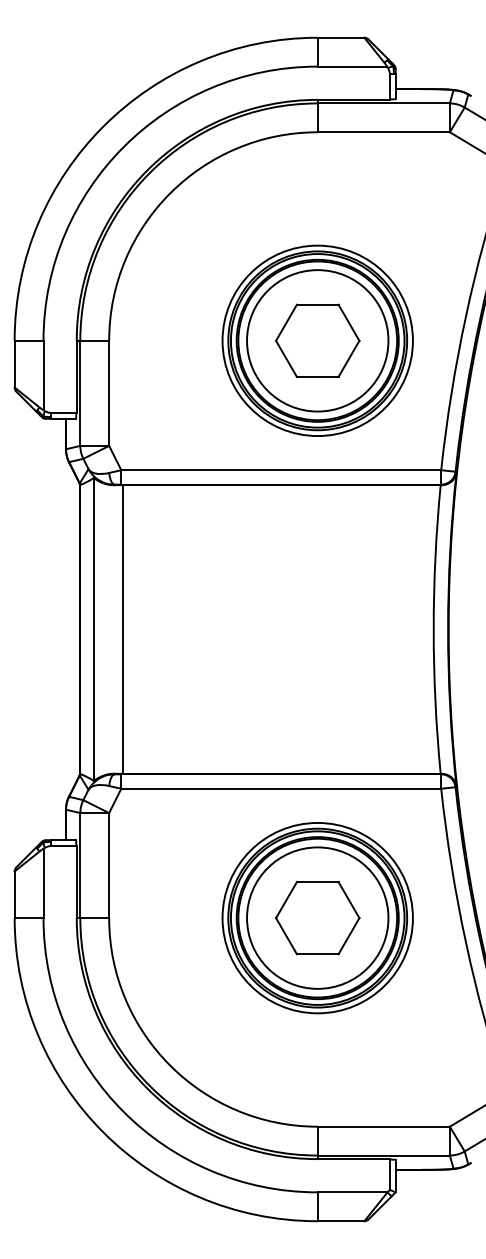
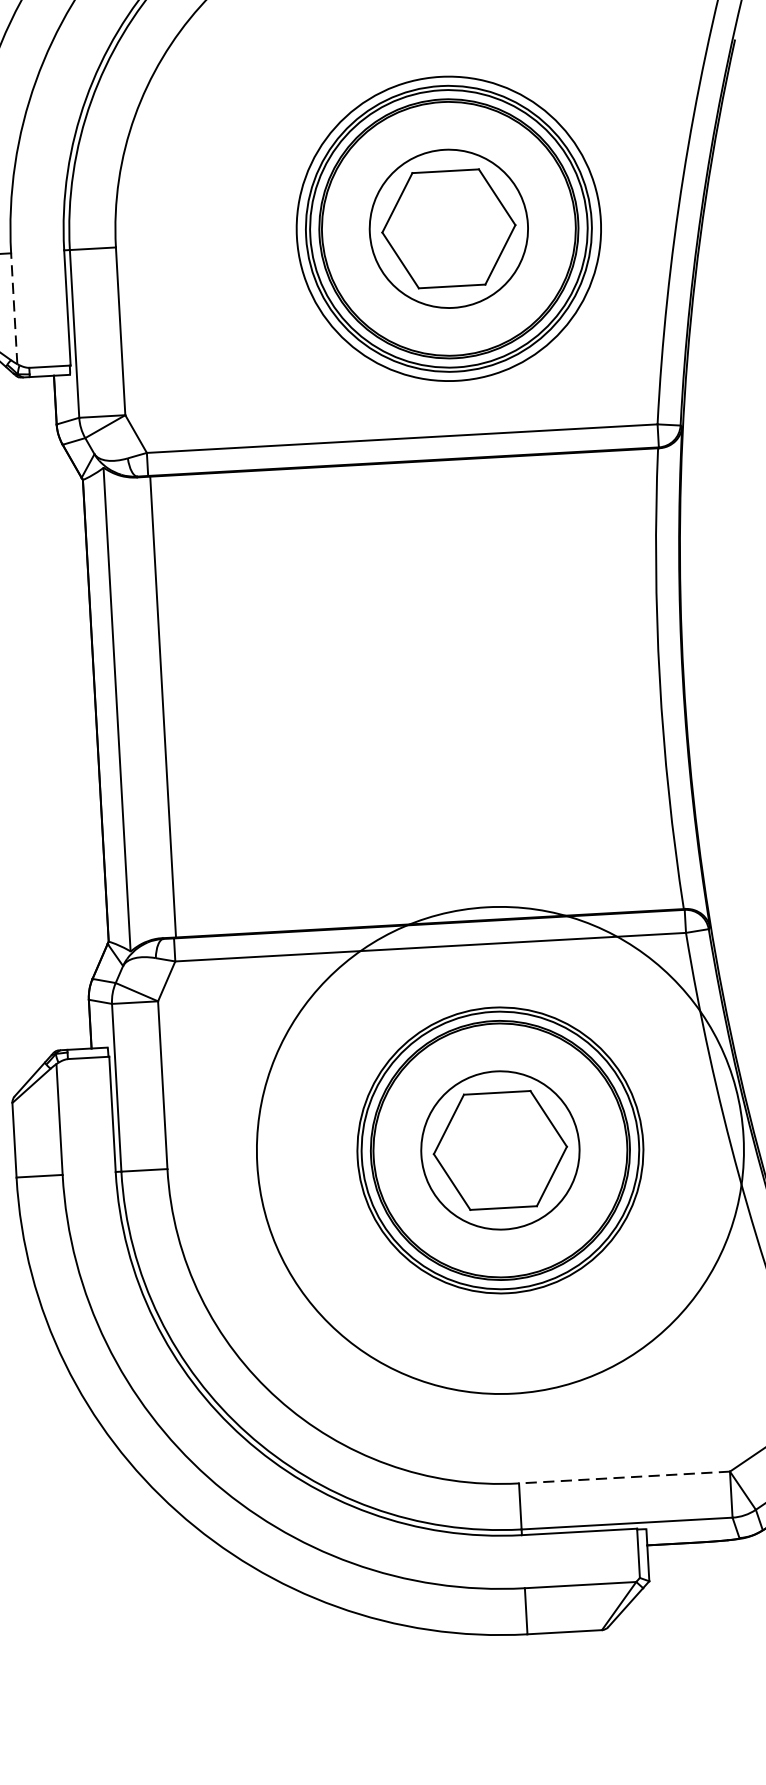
circle: (317, 340) -> (448, 228), size x0.7
line: (43, 375) -> (14, 308), solid -> dashed
circle: (317, 917) -> (499, 1149), size x0.7
circle: (317, 917) -> (499, 1149), size x1.6
line: (383, 1126) -> (624, 1477), solid -> dashed

